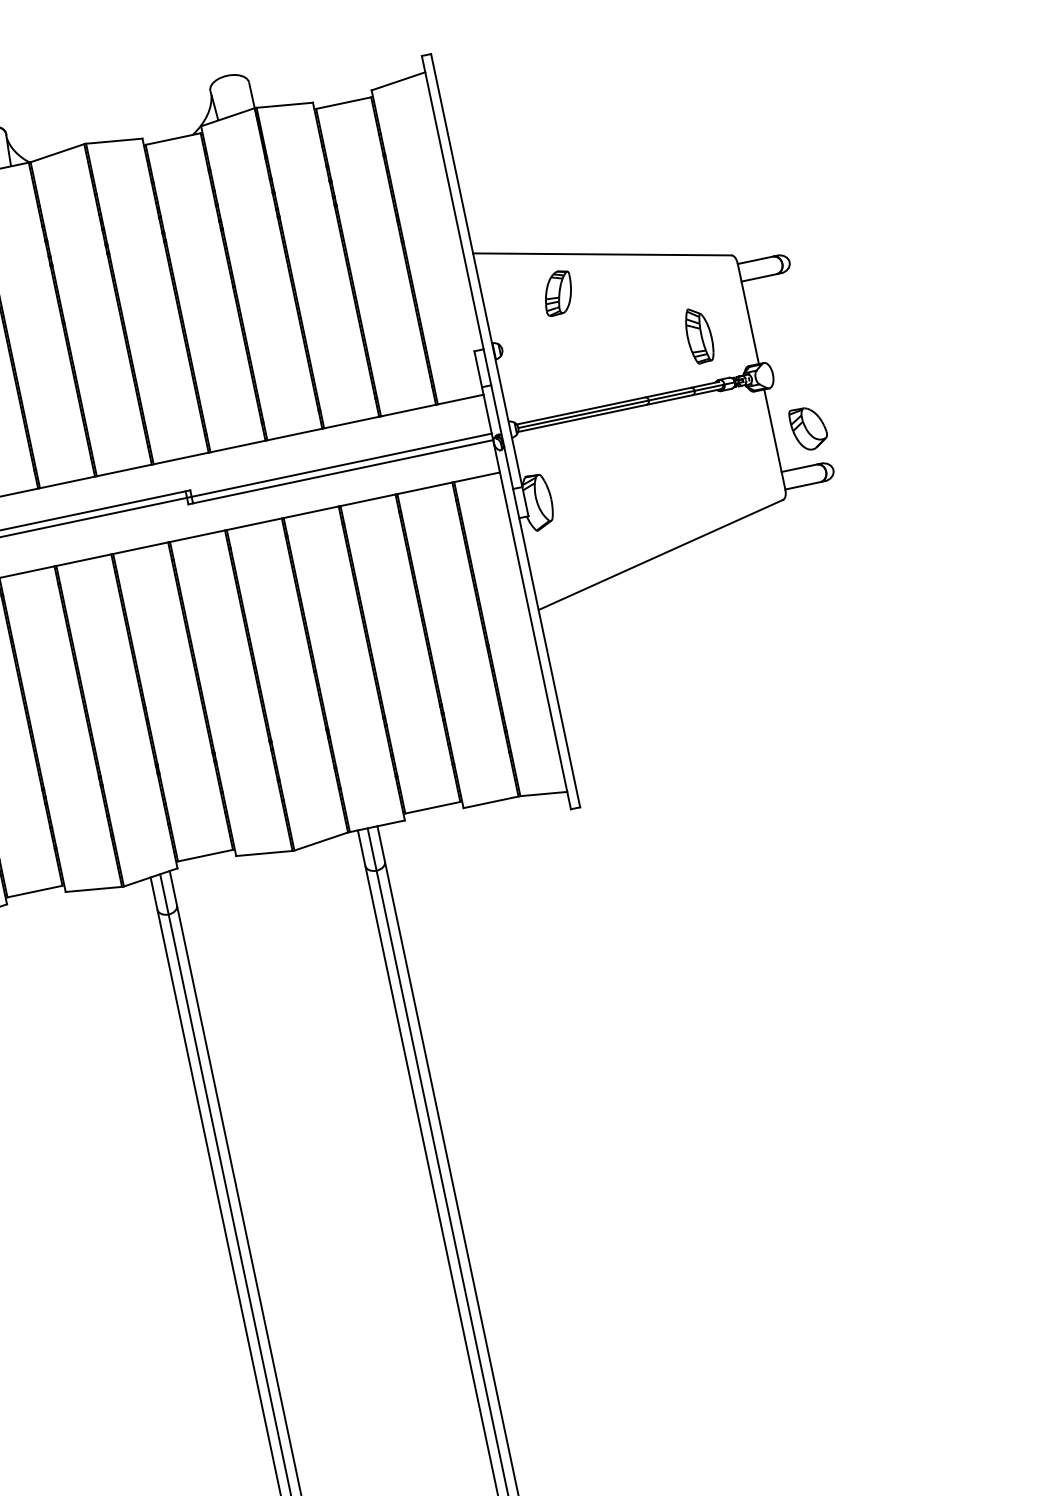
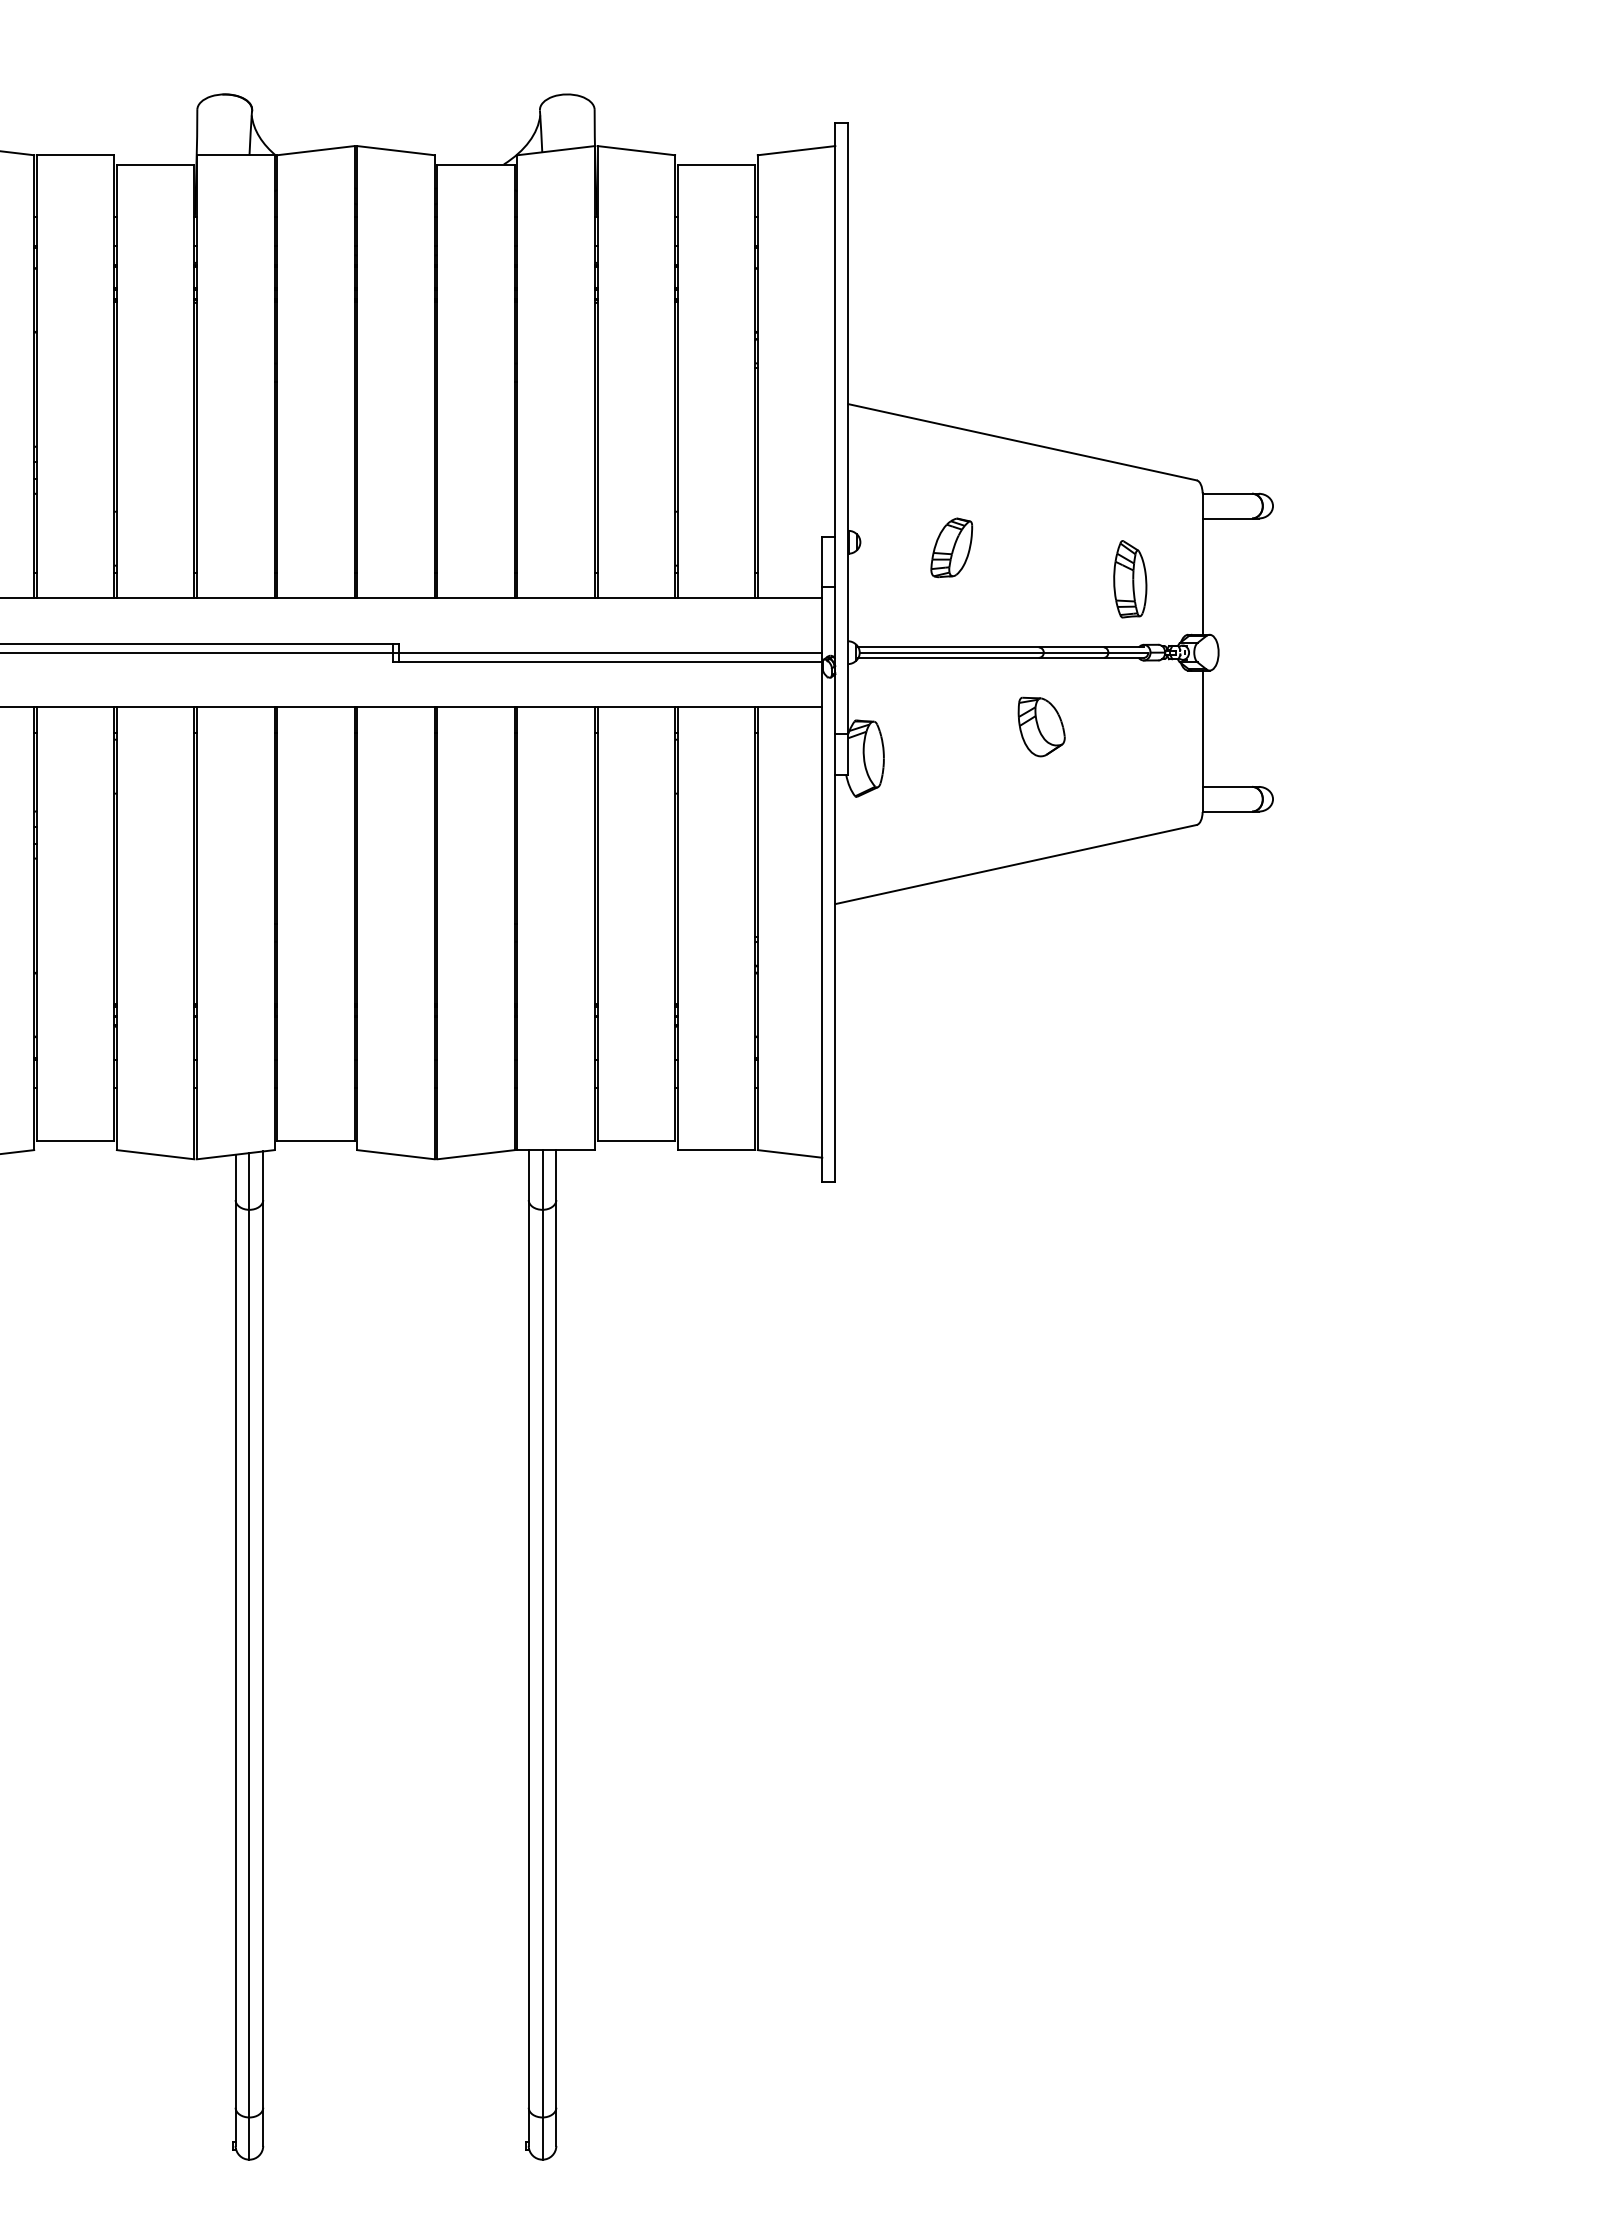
part: (557, 292) -> (951, 547), moved
part: (808, 428) -> (1041, 726), moved

